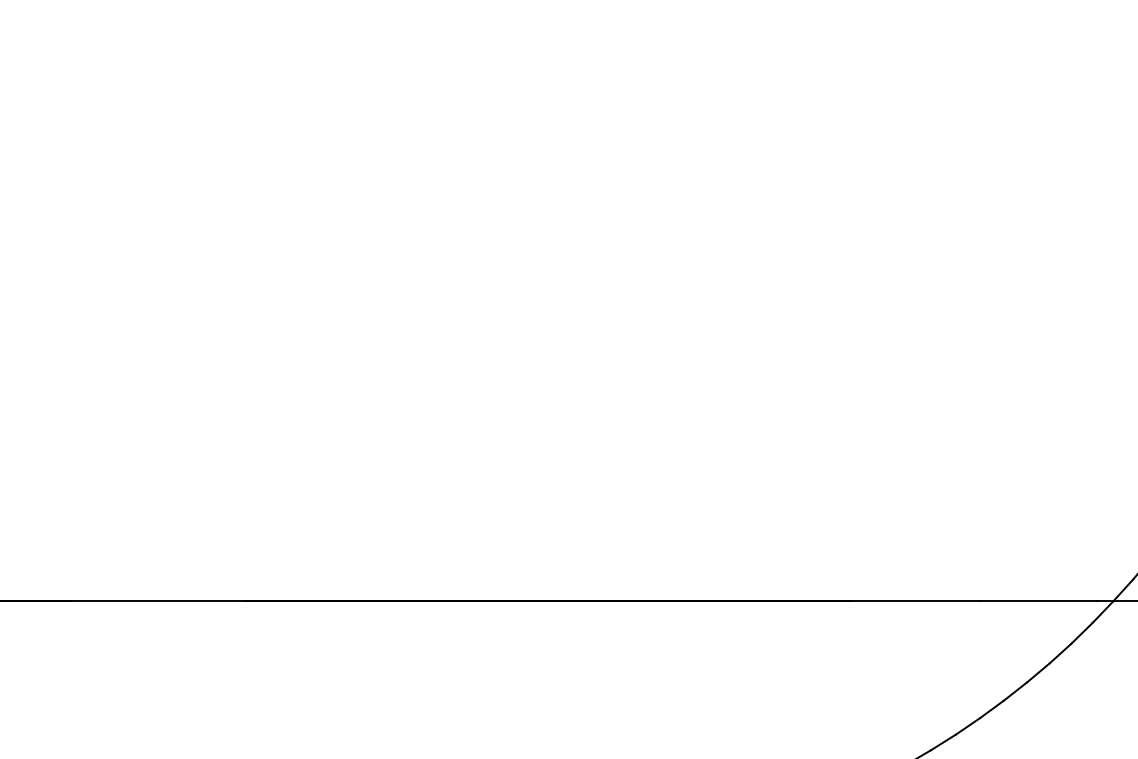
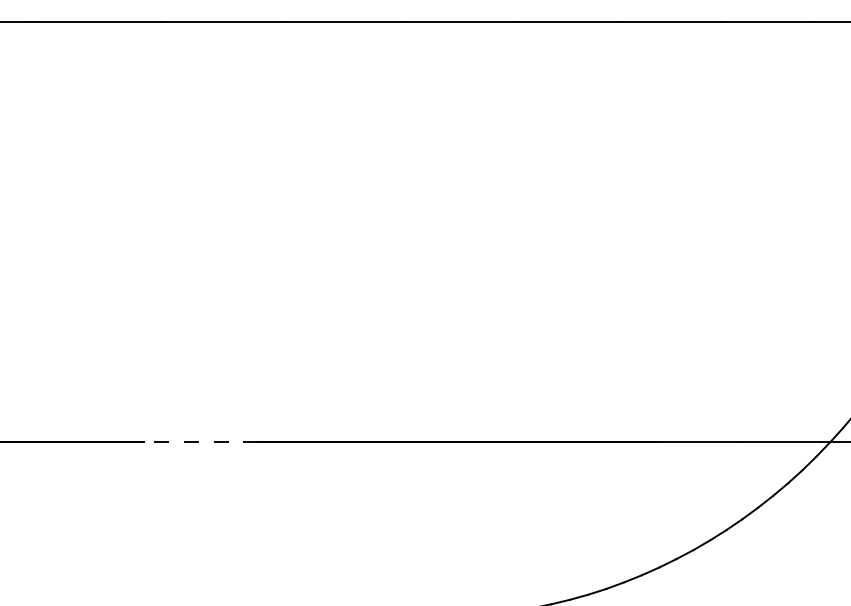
line: (157, 601) -> (200, 442), solid -> dashed

